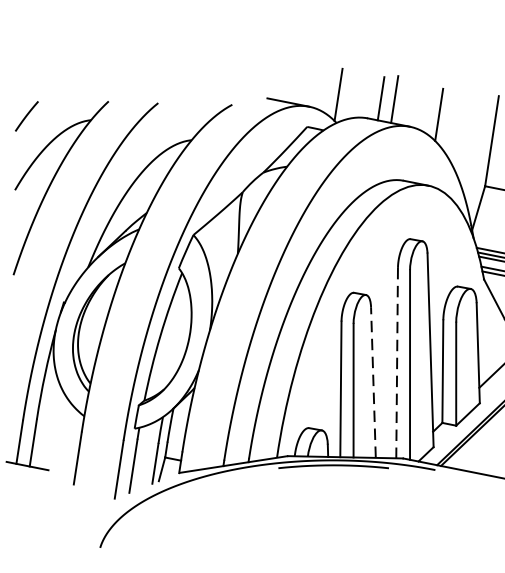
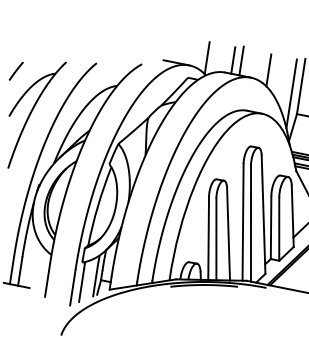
line: (476, 152) -> (291, 93), added
line: (397, 363) -> (243, 222), dashed -> solid
line: (373, 381) -> (228, 233), dashed -> solid

